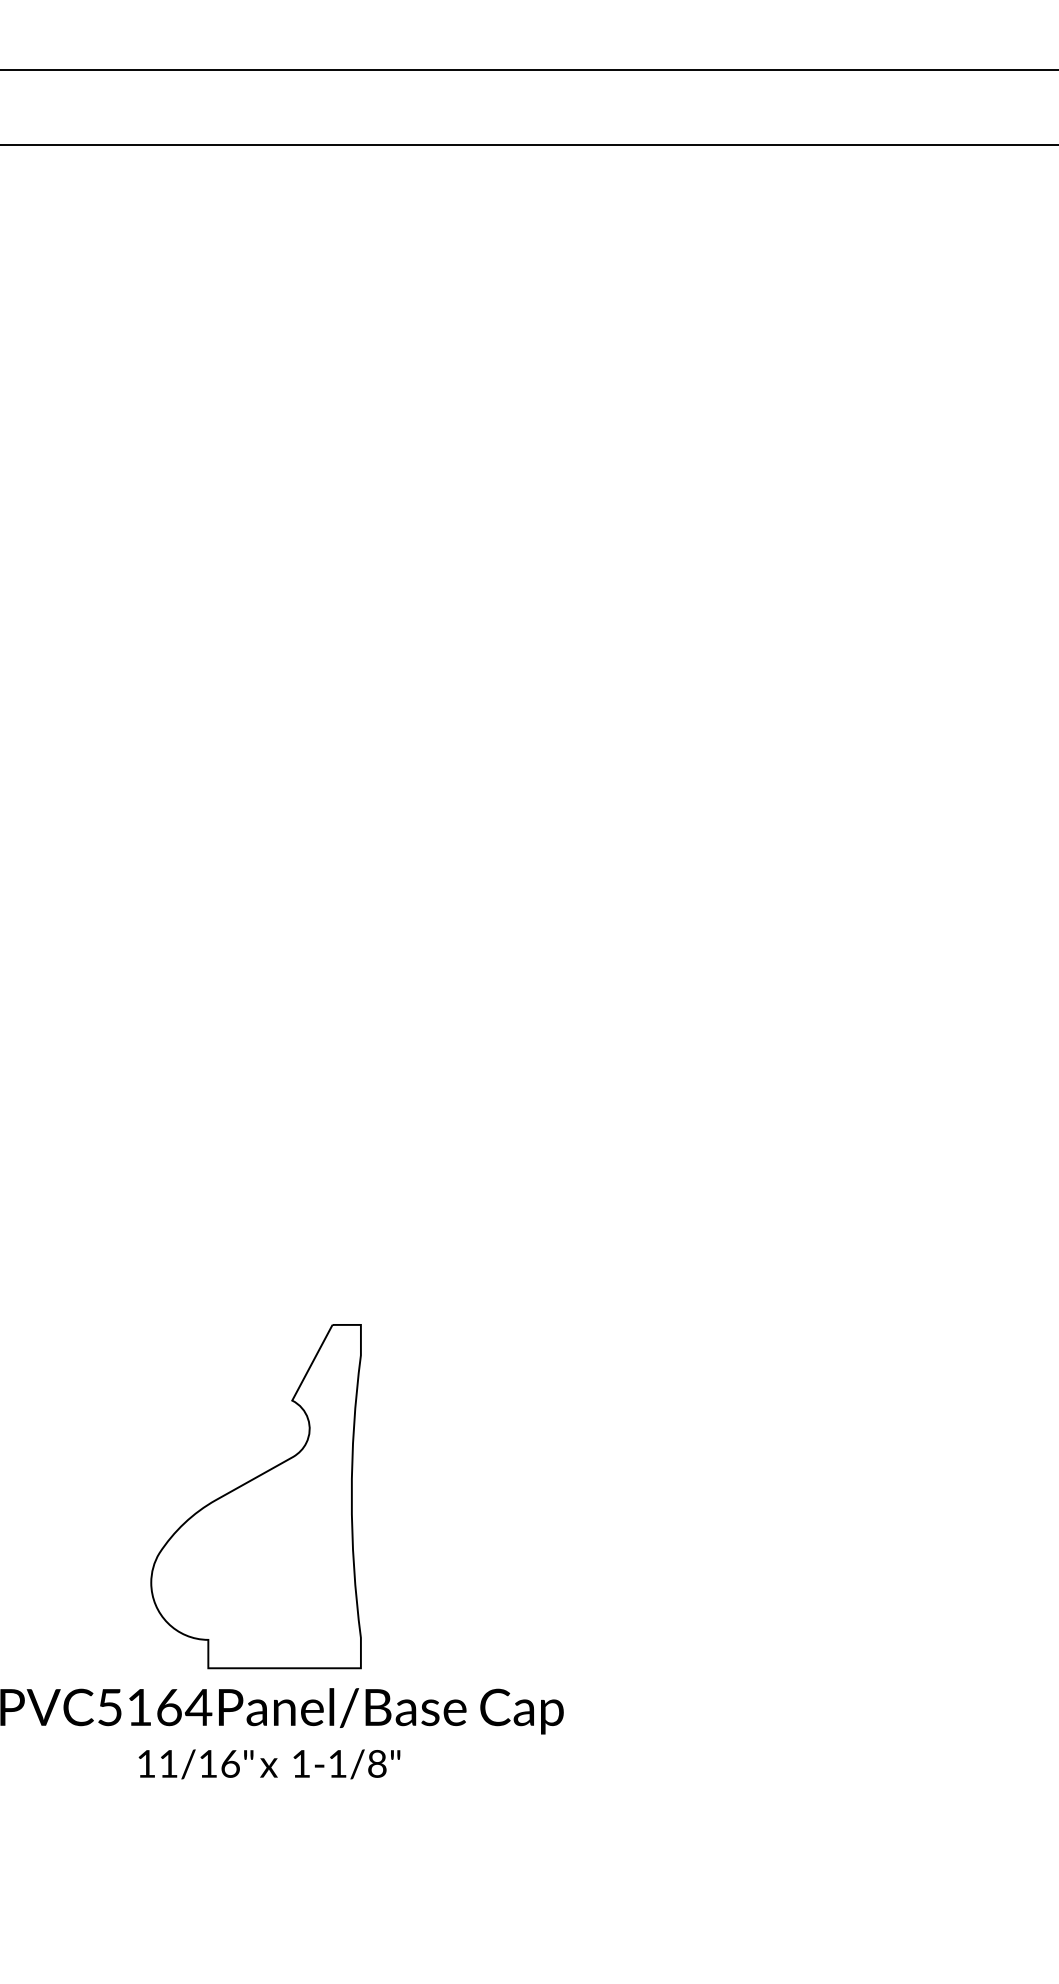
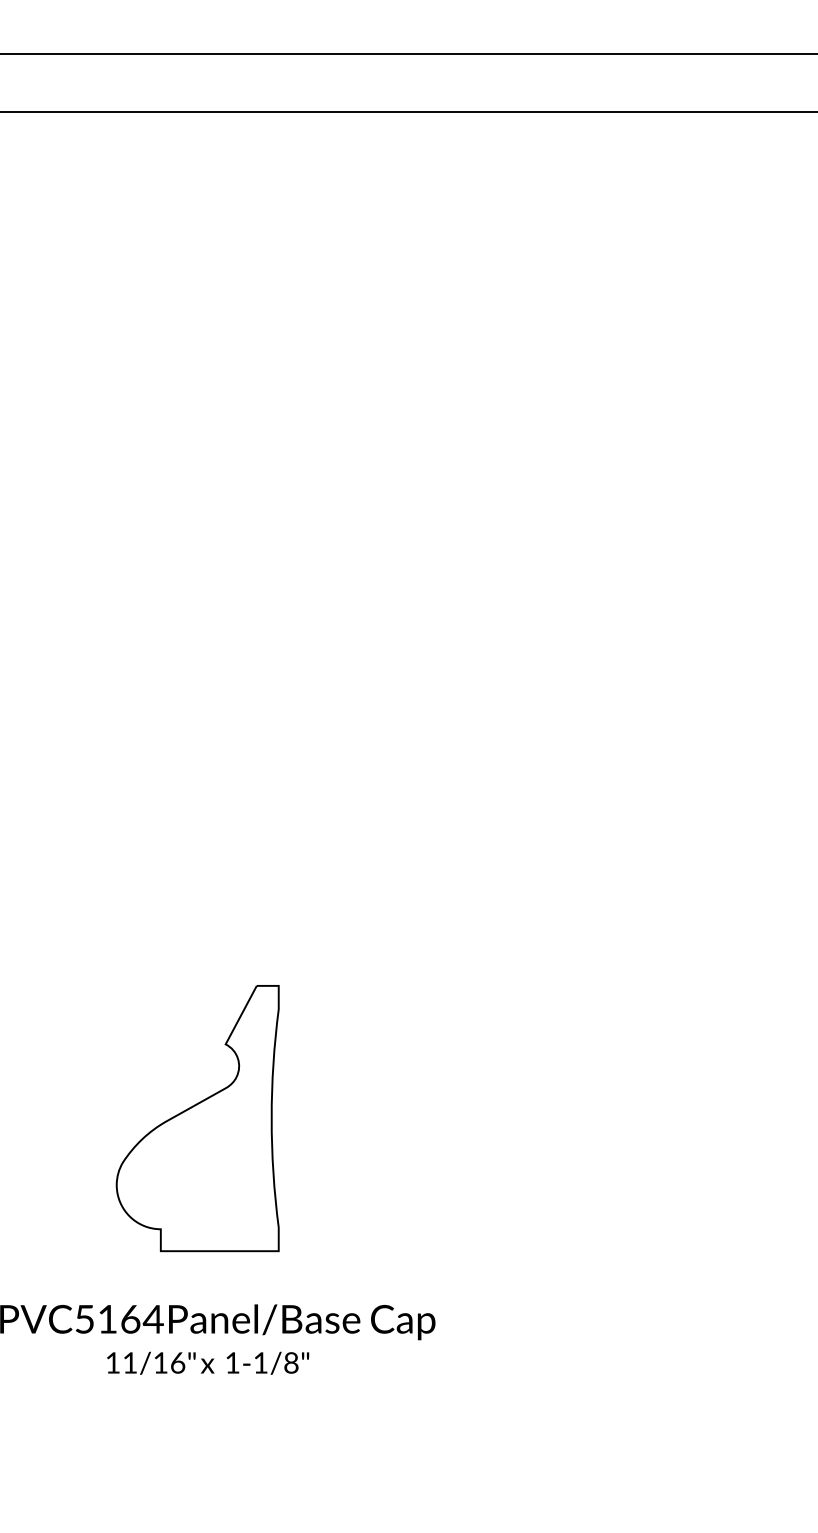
part: (255, 1496) -> (197, 1118), moved

